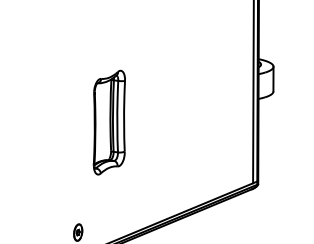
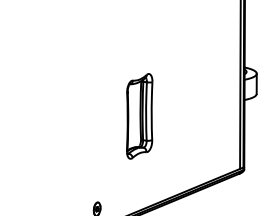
part: (109, 122) -> (139, 116), moved

